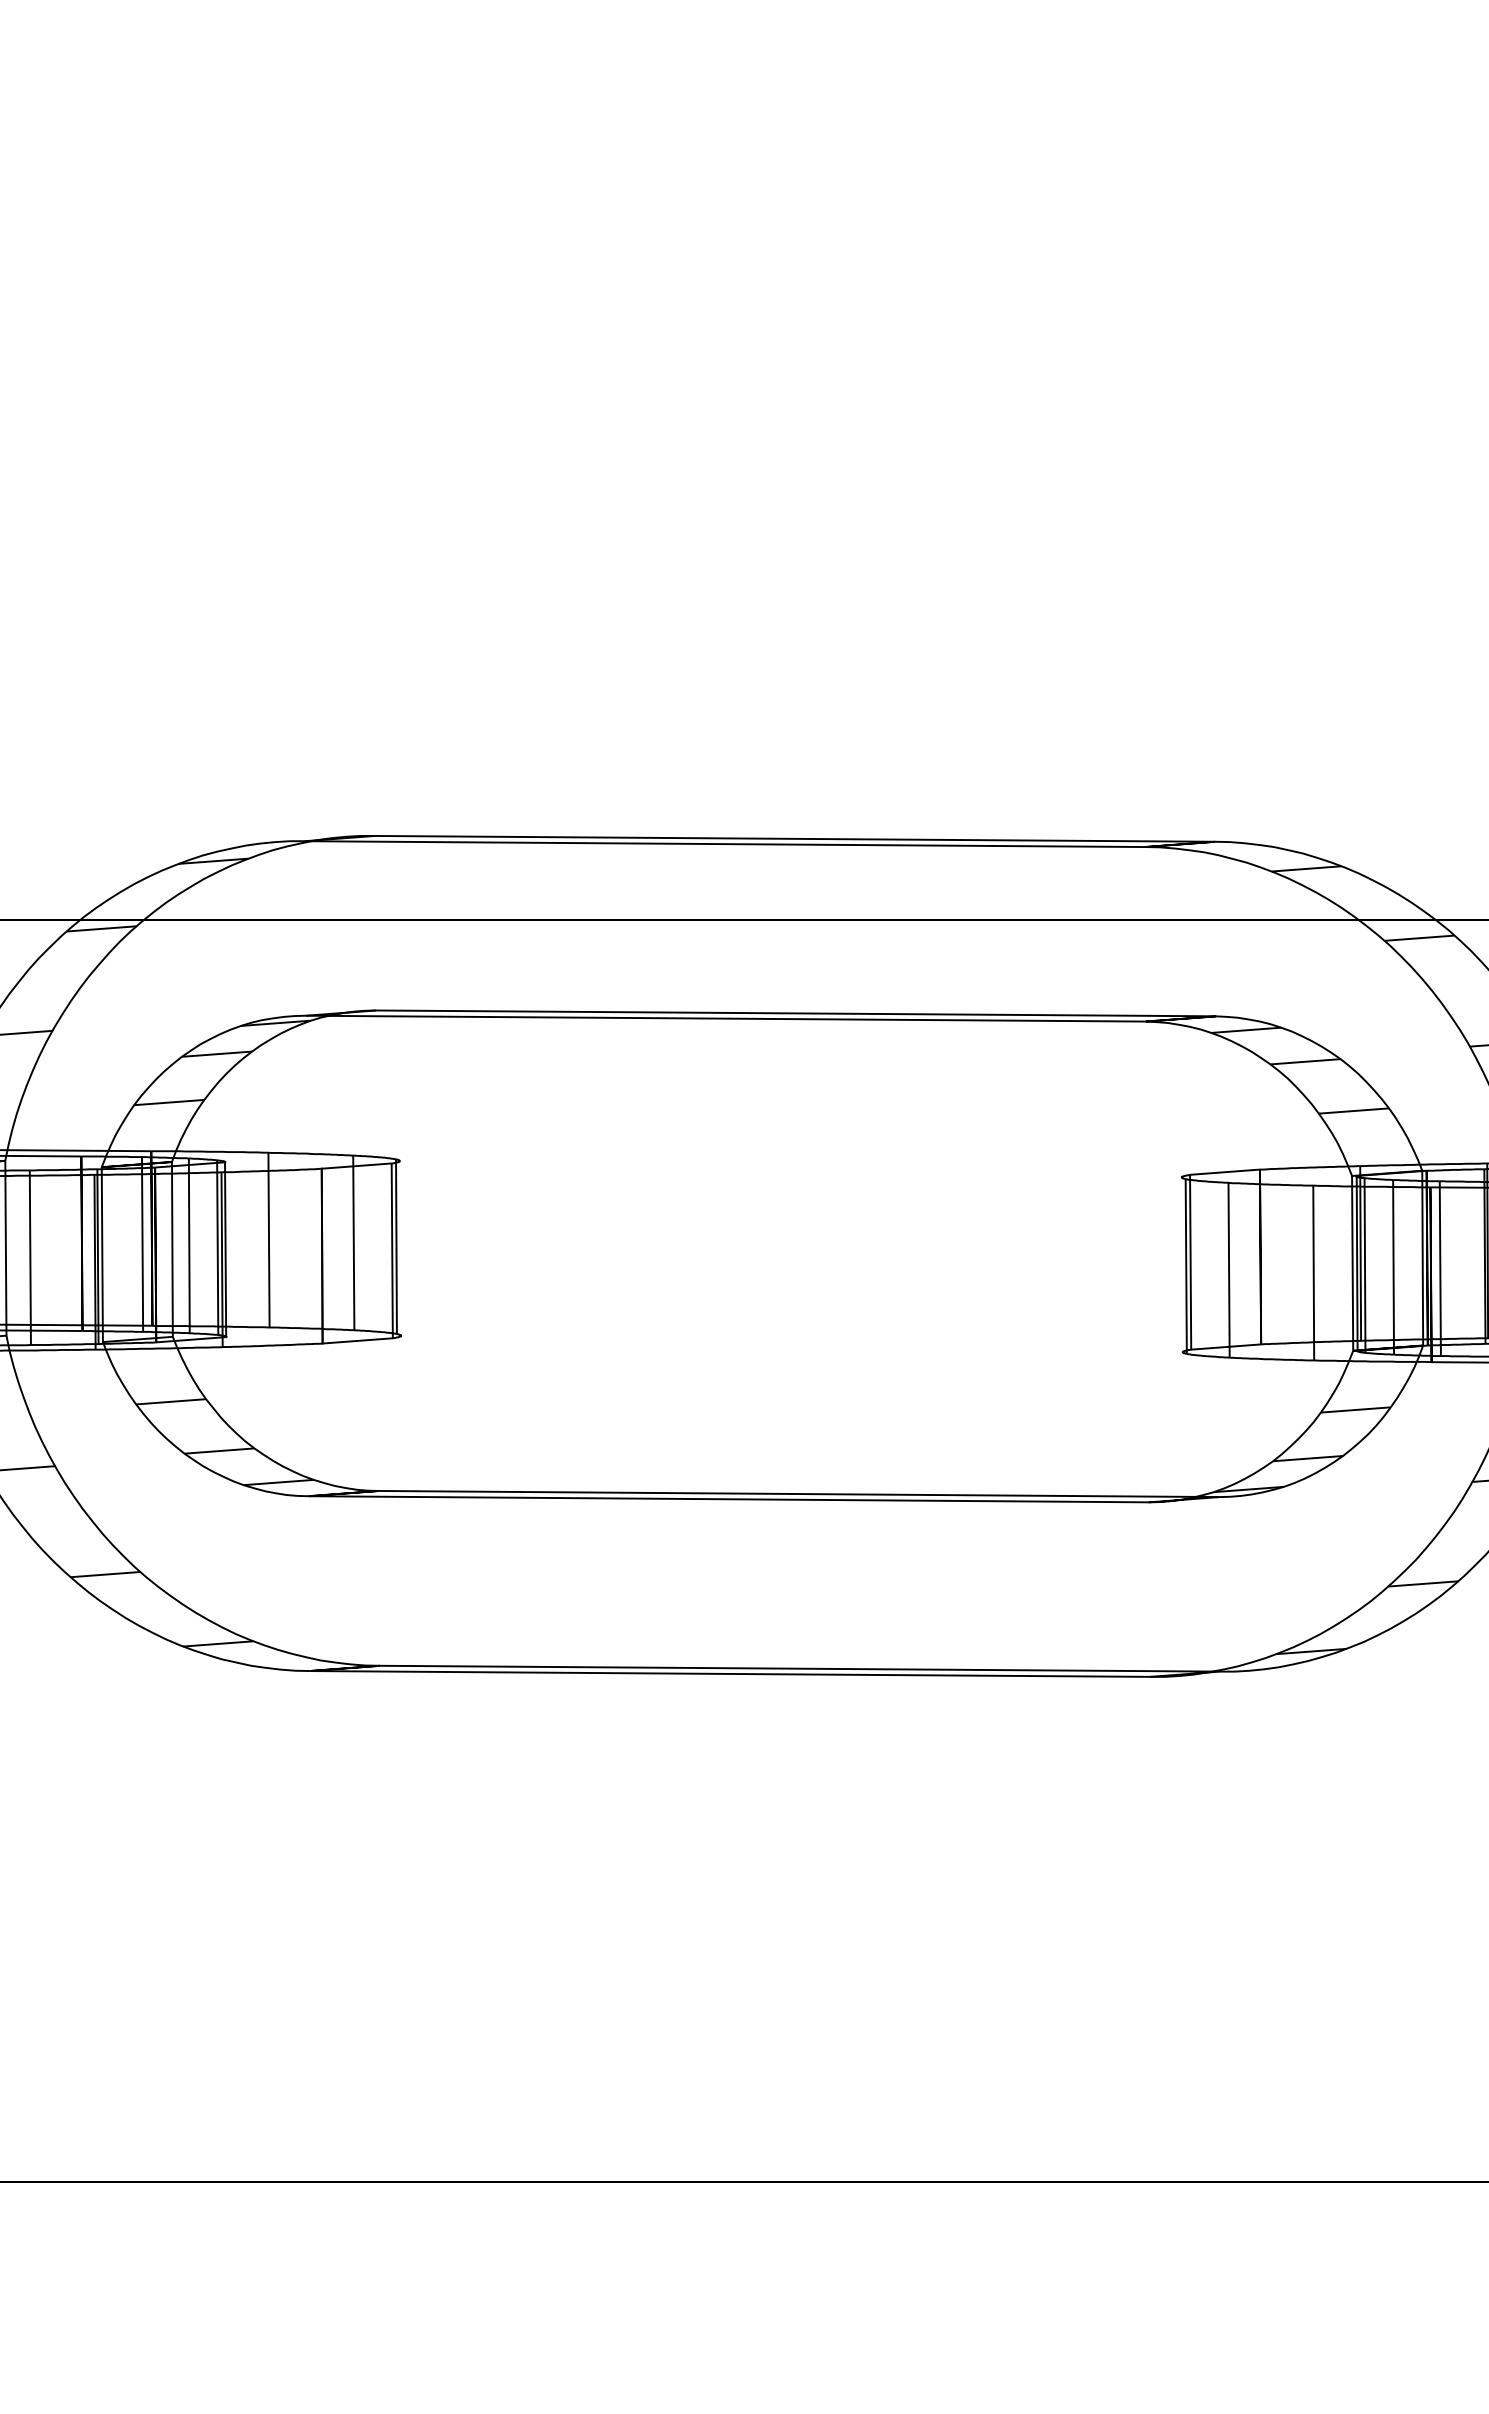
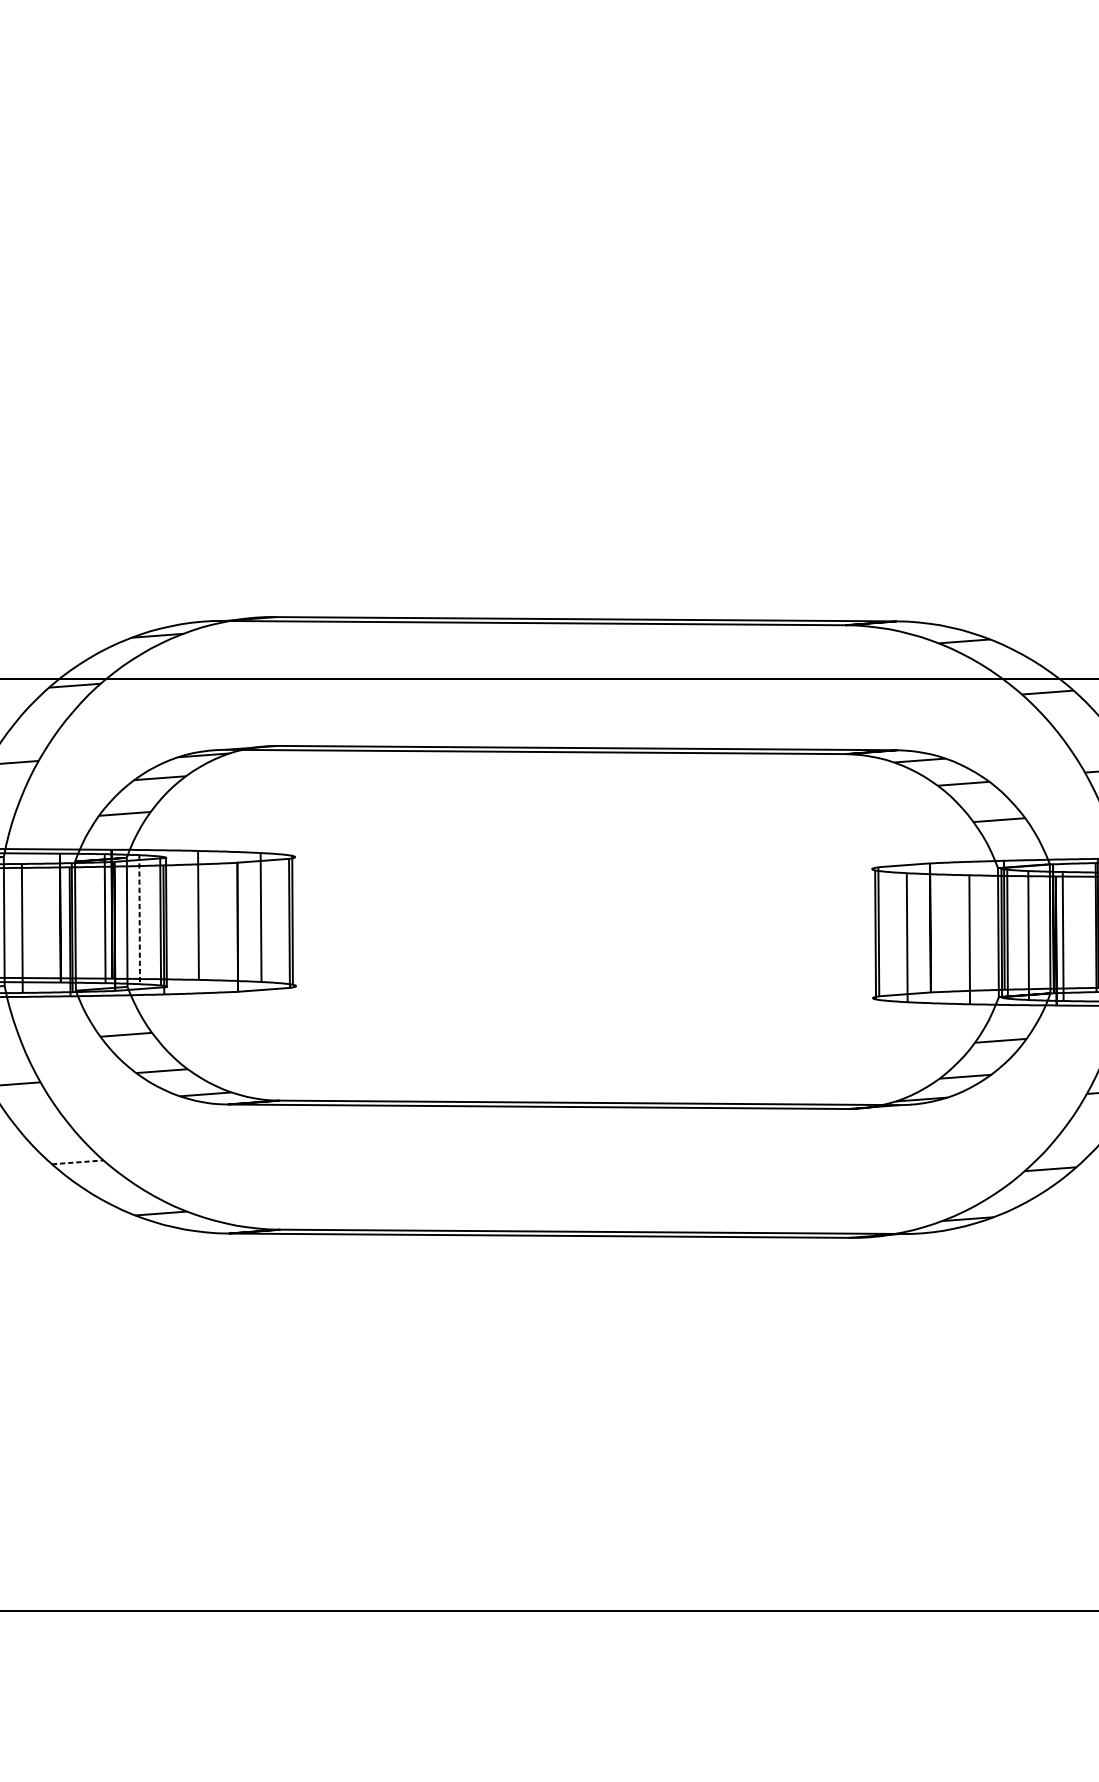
line: (189, 1246) -> (139, 920), solid -> dashed
line: (106, 1574) -> (78, 1162), solid -> dashed

